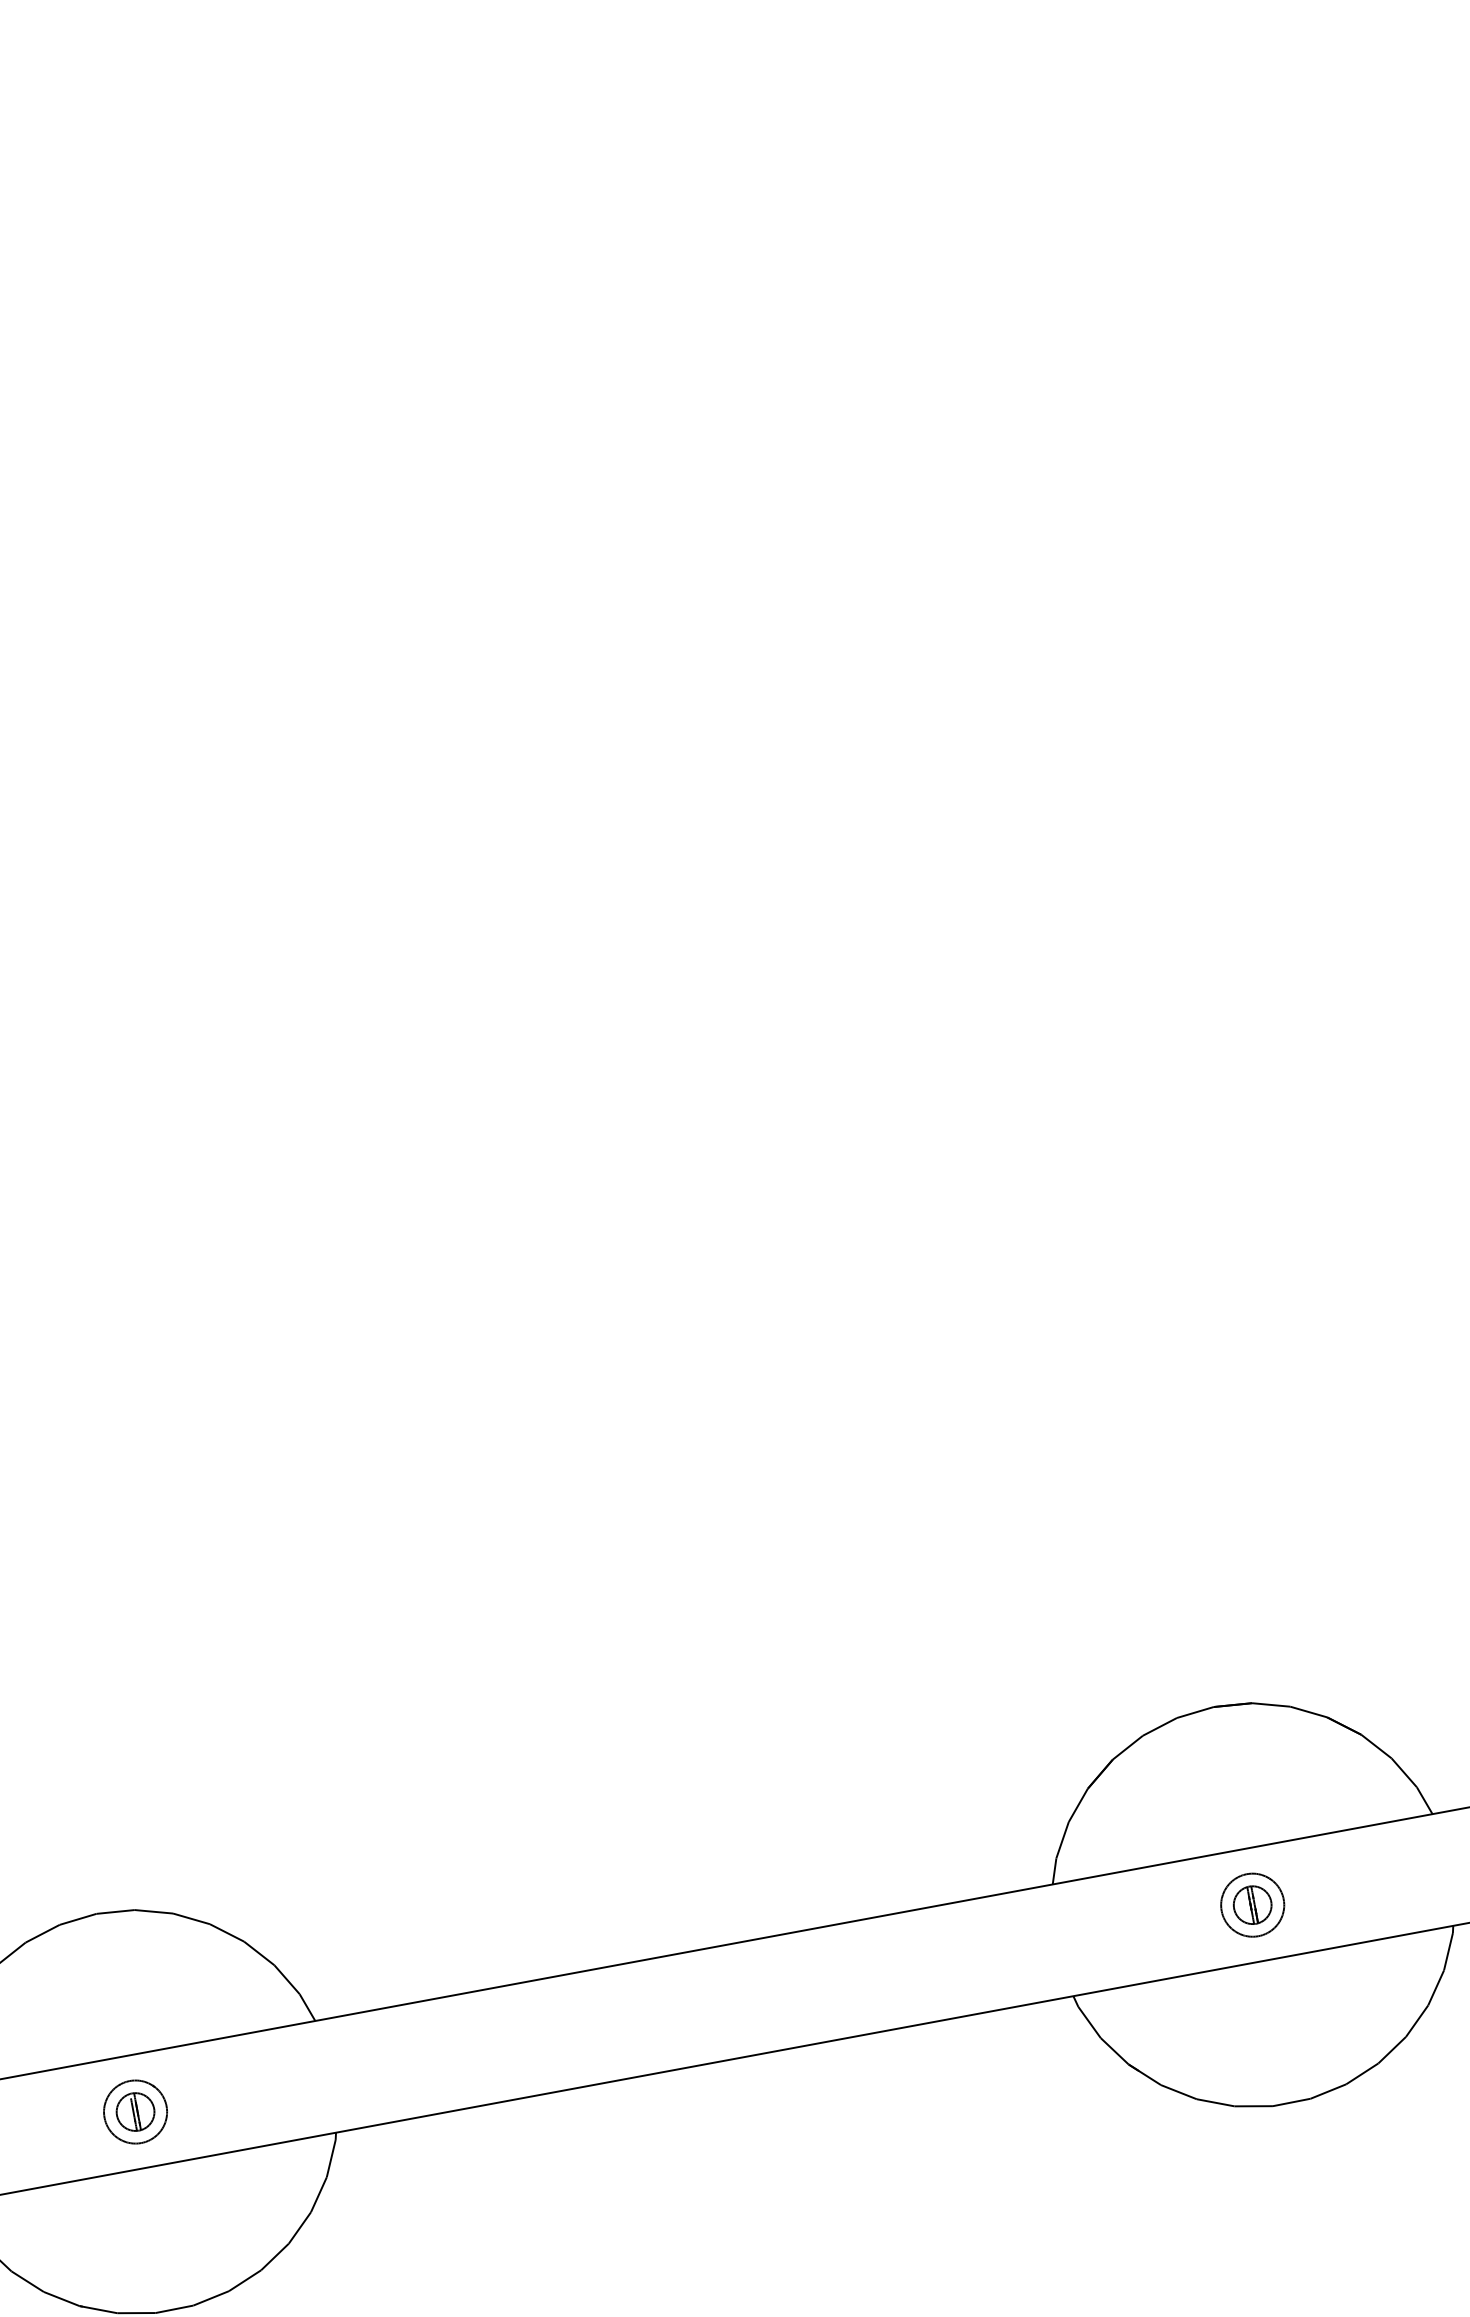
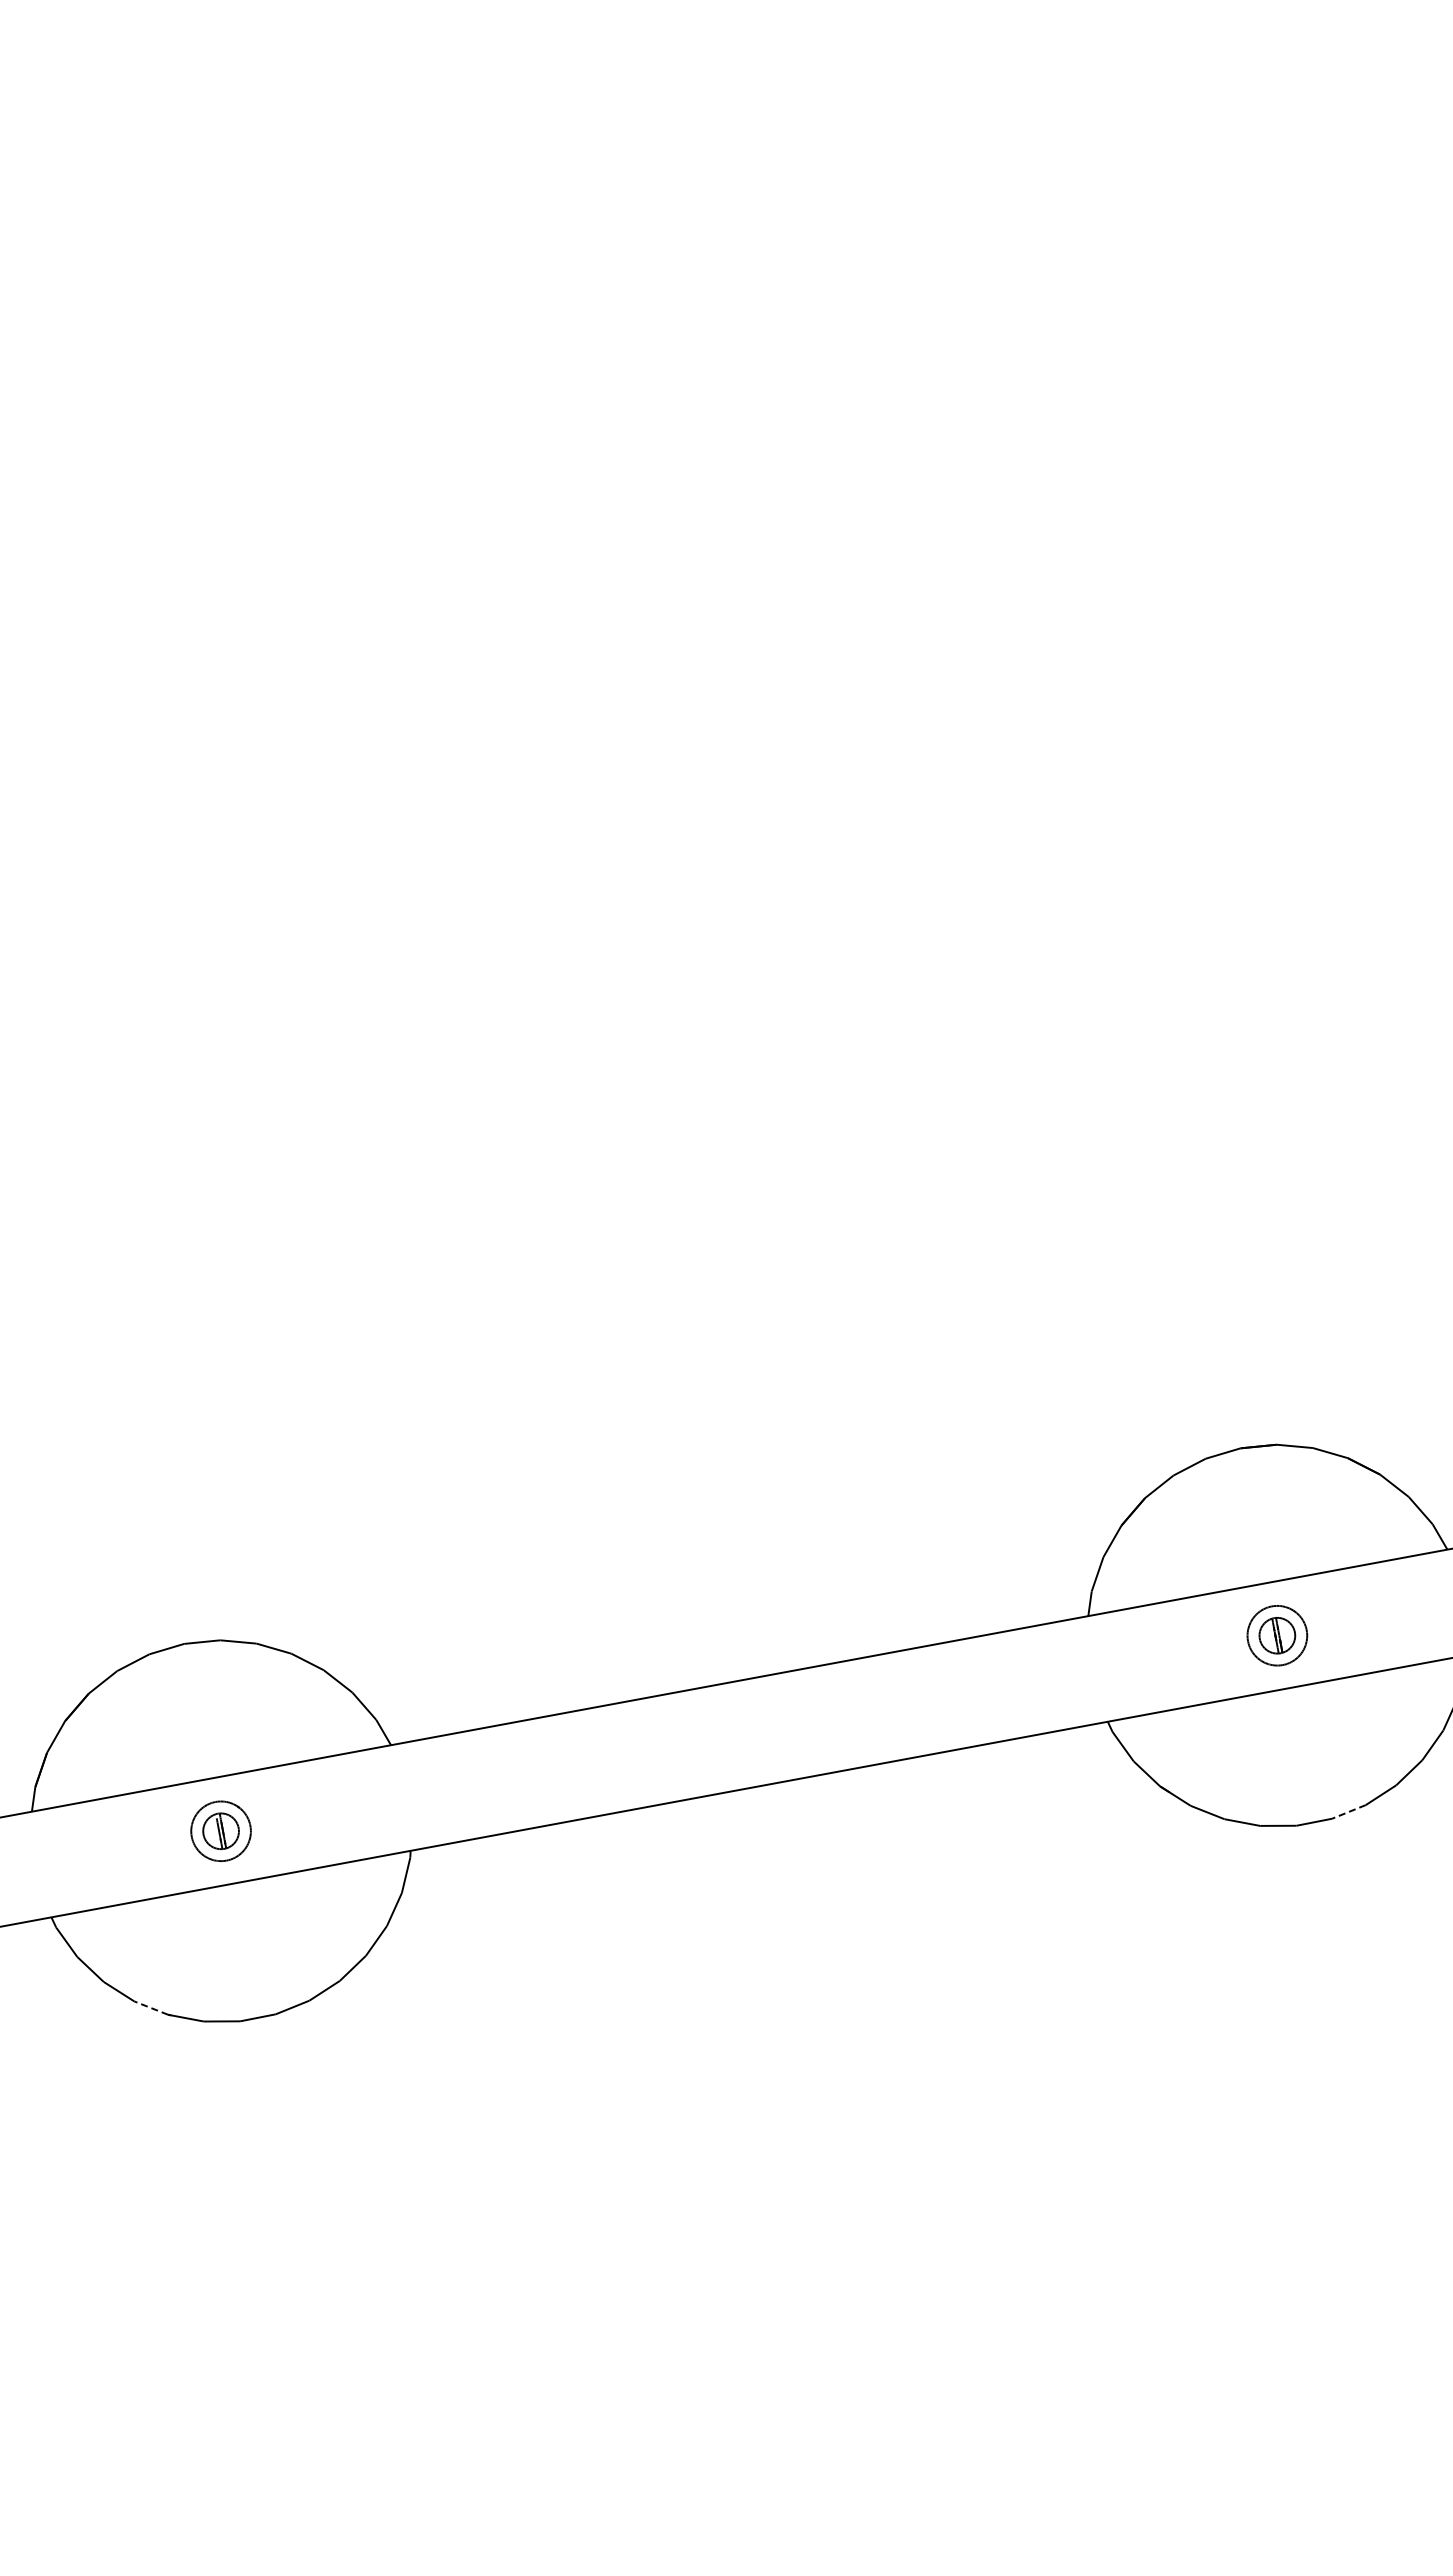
line: (1327, 2092) -> (1348, 1812), solid -> dashed
line: (60, 2298) -> (150, 2007), solid -> dashed

